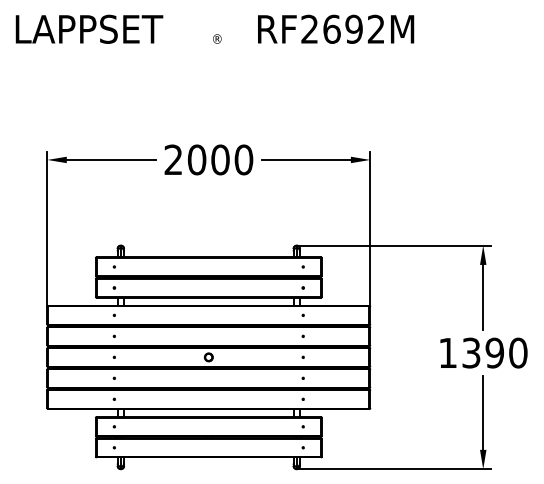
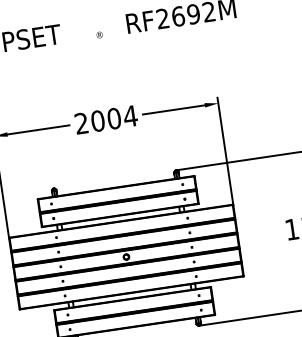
text: (243, 159) -> (130, 116), 2000 -> 2004

